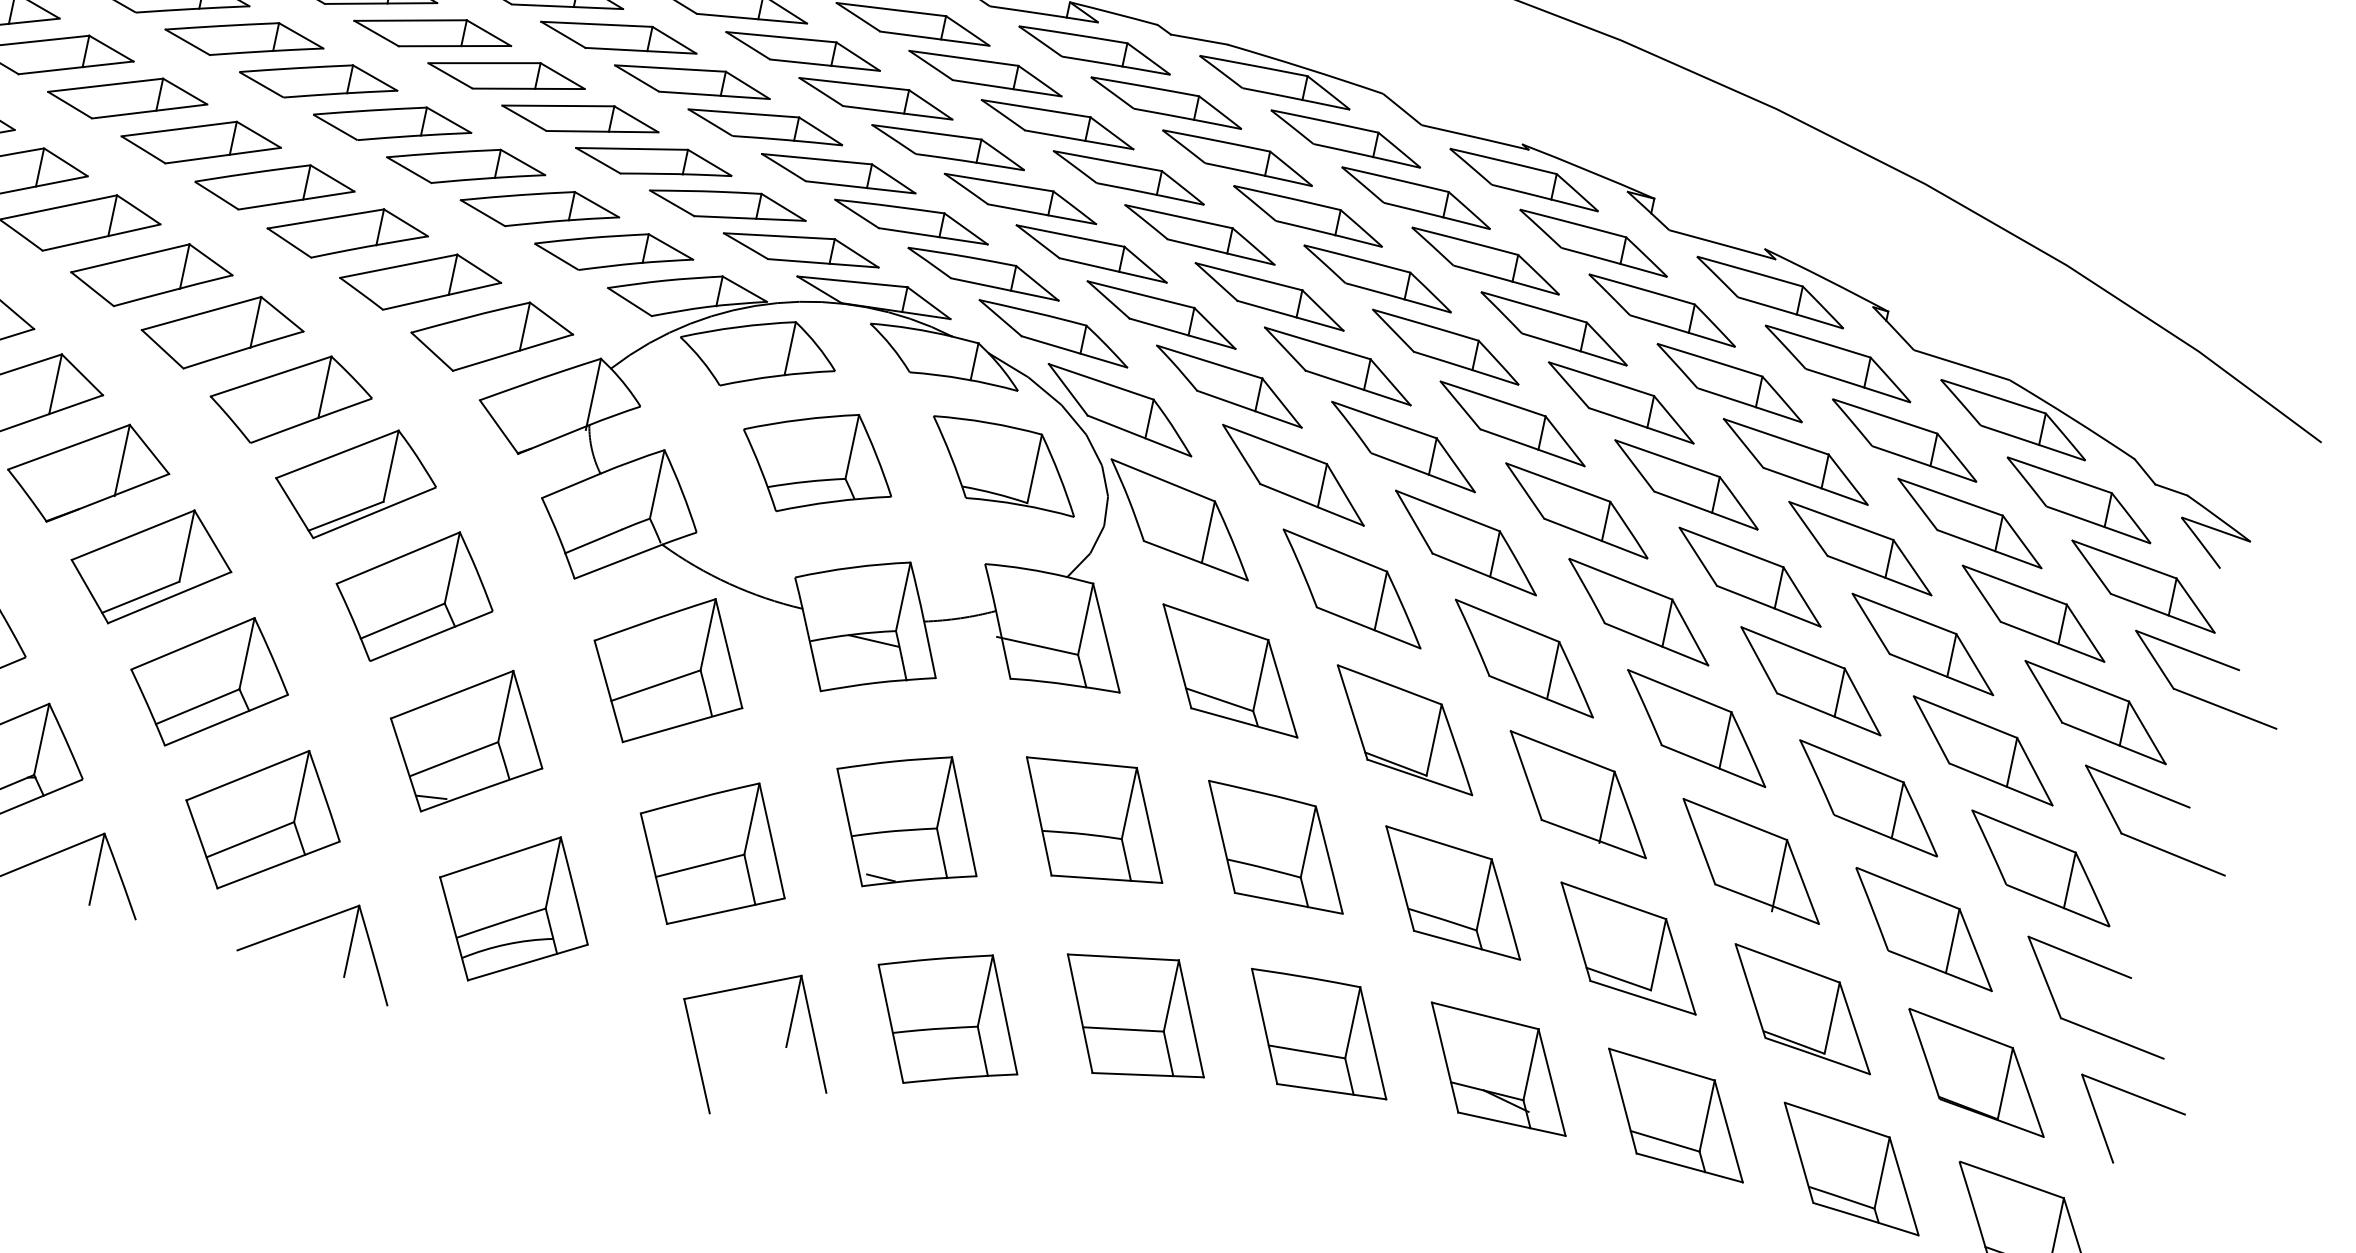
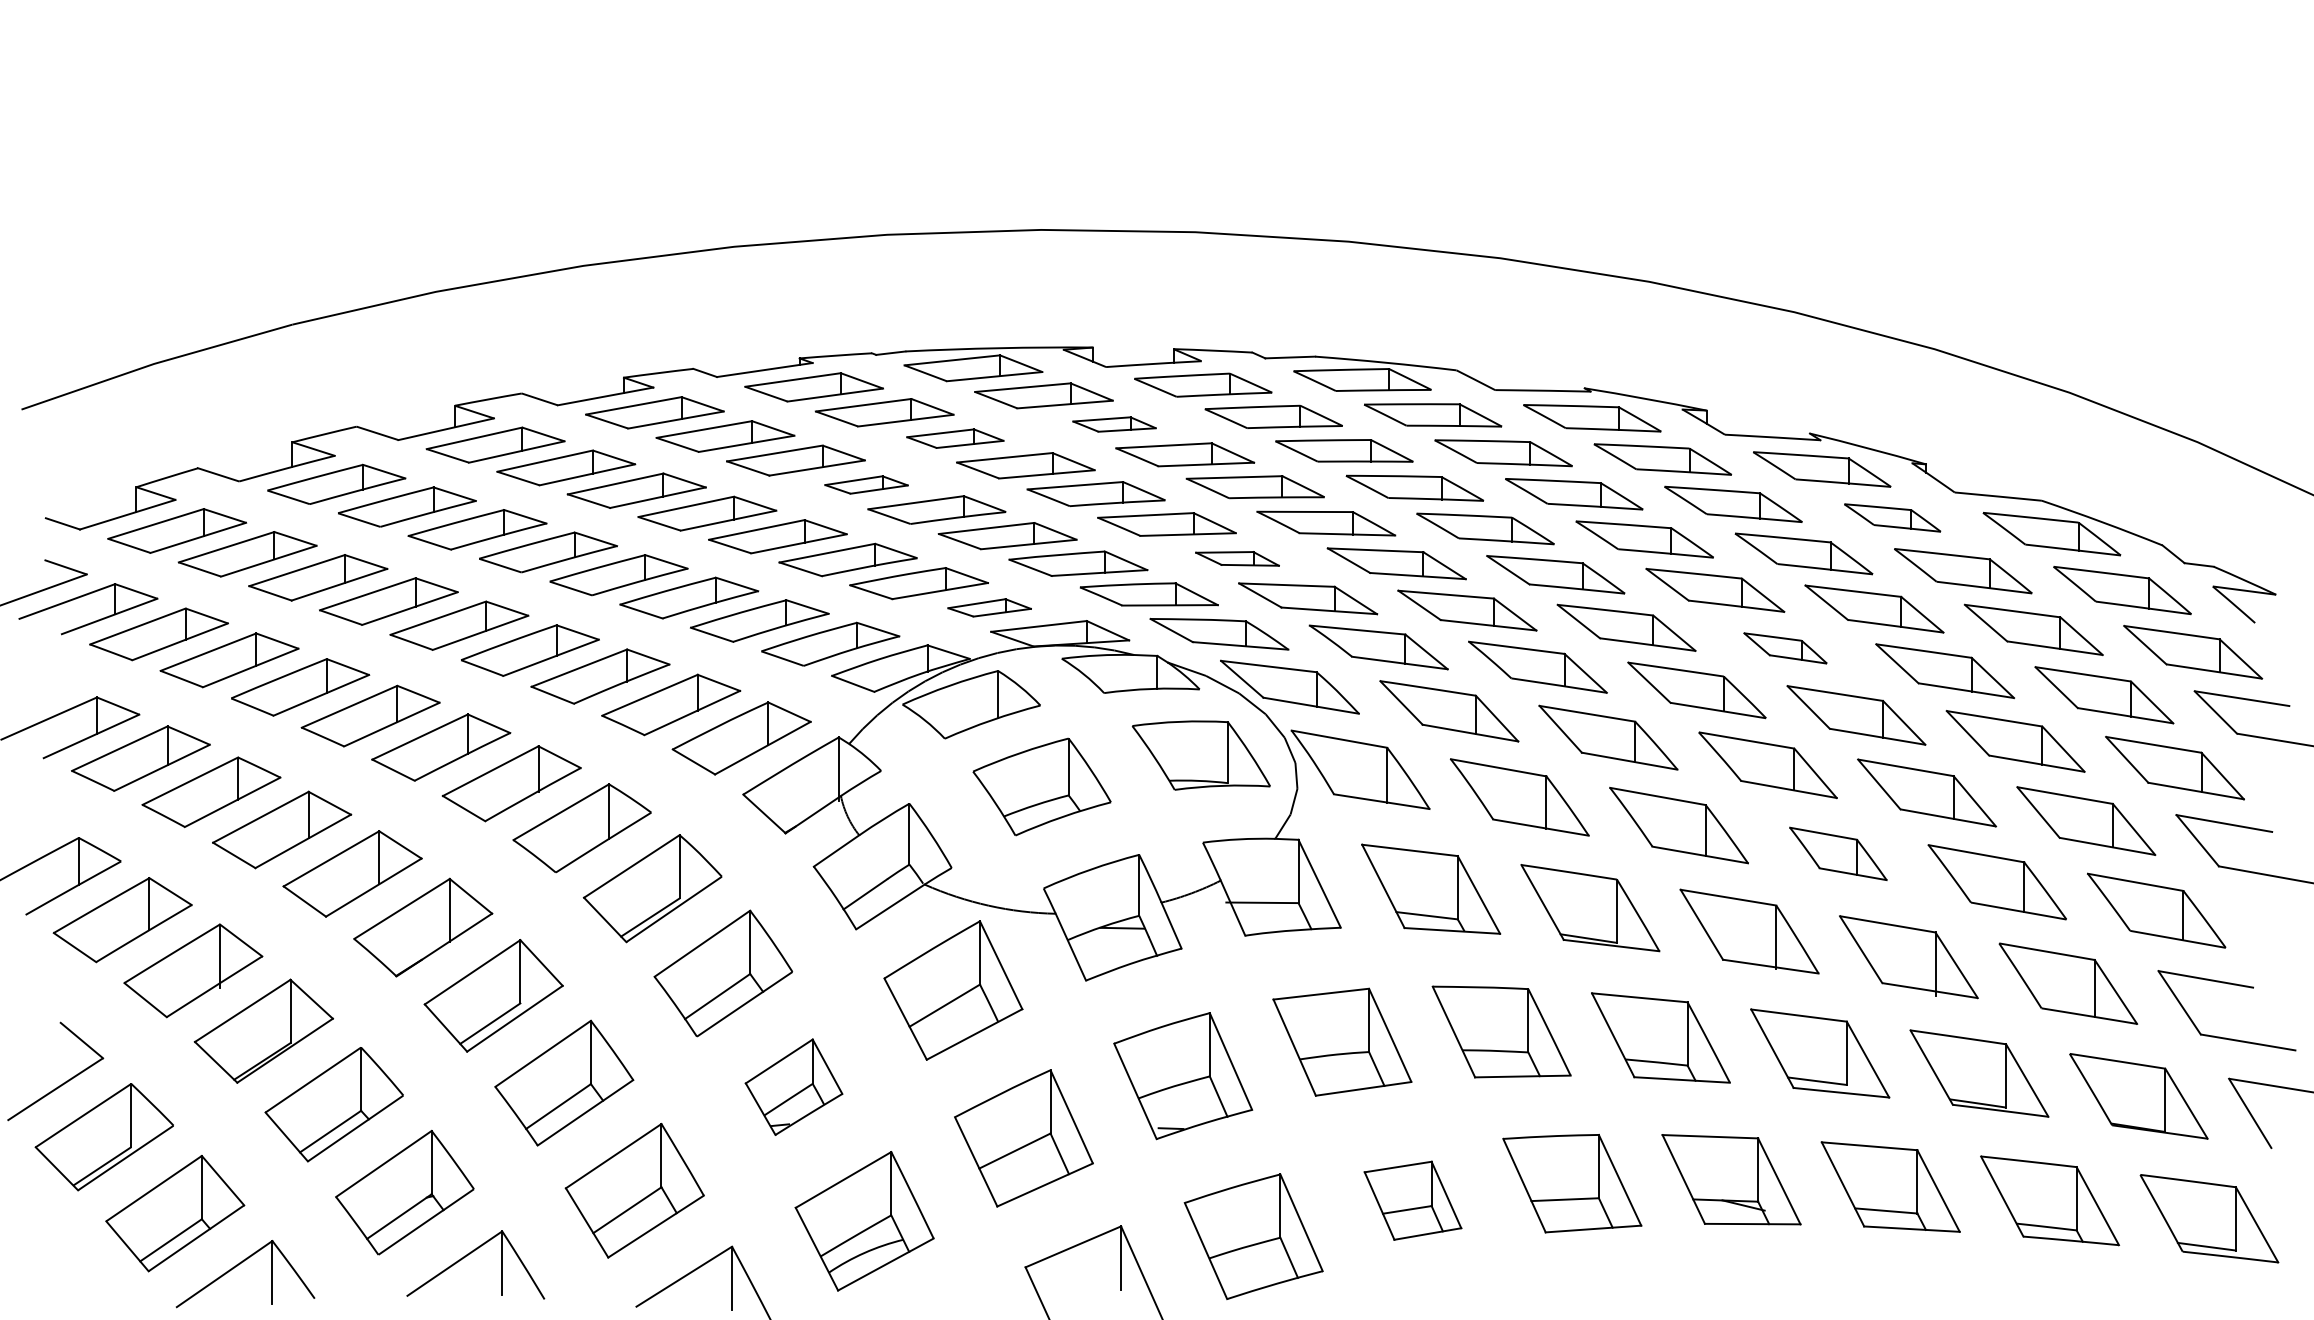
part: (803, 50) -> (955, 438), size x0.7
part: (985, 72) -> (1114, 424), size x0.6
part: (692, 81) -> (866, 484), size x0.6
part: (801, 248) -> (989, 607), size x0.6
part: (1091, 252) -> (1237, 558), size x0.6
part: (1837, 363) -> (1892, 517), size x0.7
part: (1686, 485) -> (1785, 648), size x0.6
part: (1696, 728) -> (1838, 853), size x0.7
part: (466, 741) -> (793, 1087), size x0.7
part: (1135, 1016) -> (1412, 1200), size x0.7

